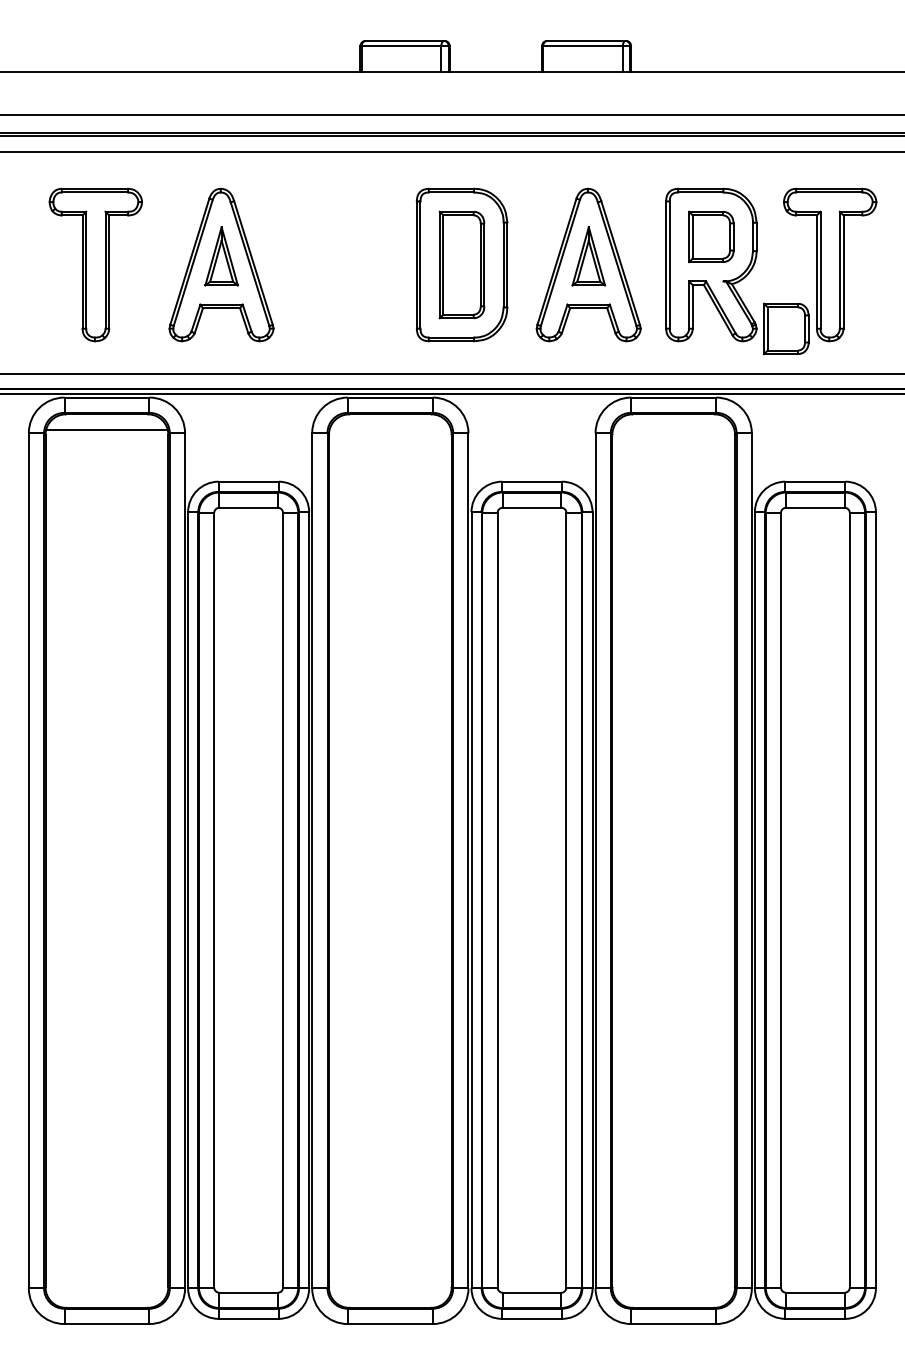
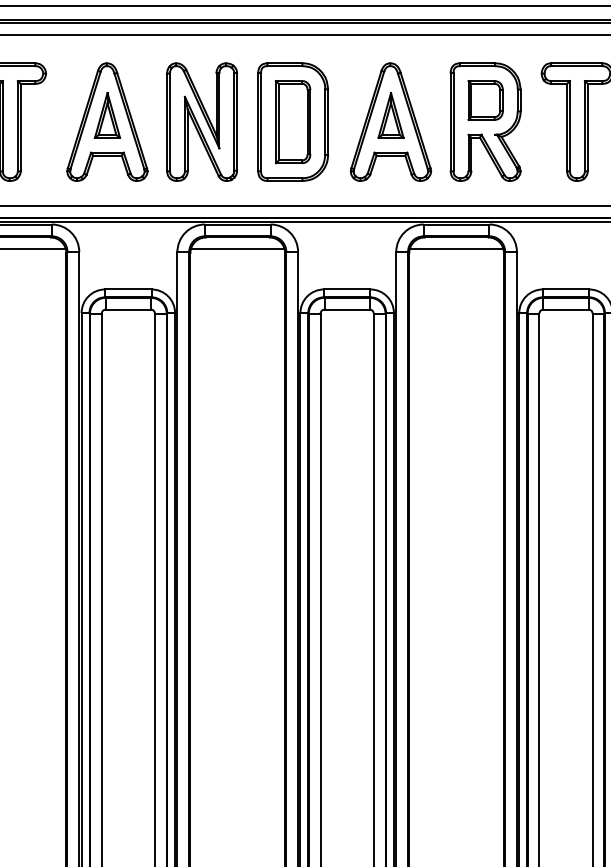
part: (344, 264) -> (202, 121), added
part: (786, 328) -> (543, 171), removed
line: (390, 429) -> (237, 249), added
line: (673, 429) -> (456, 249), added

